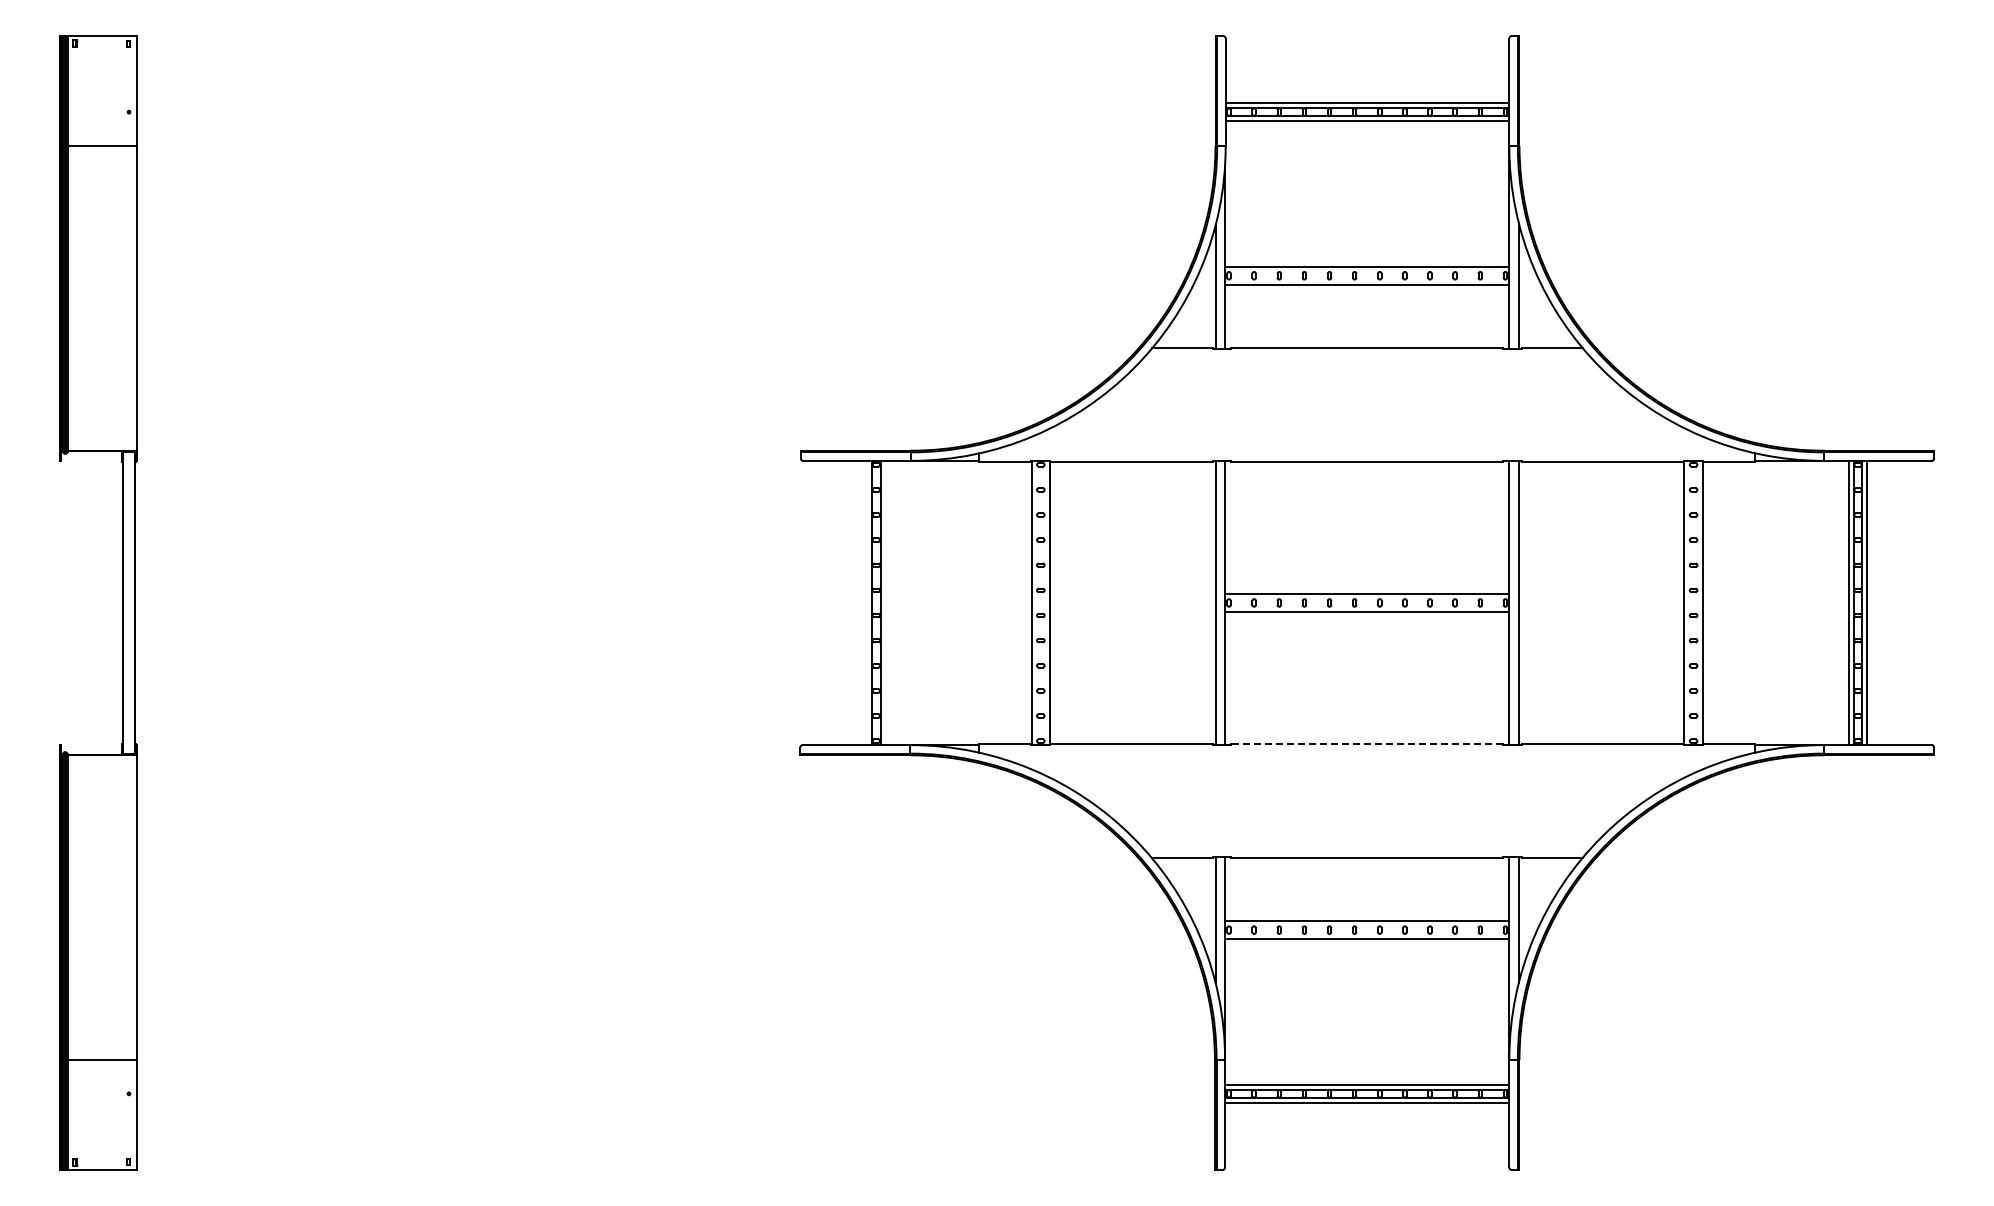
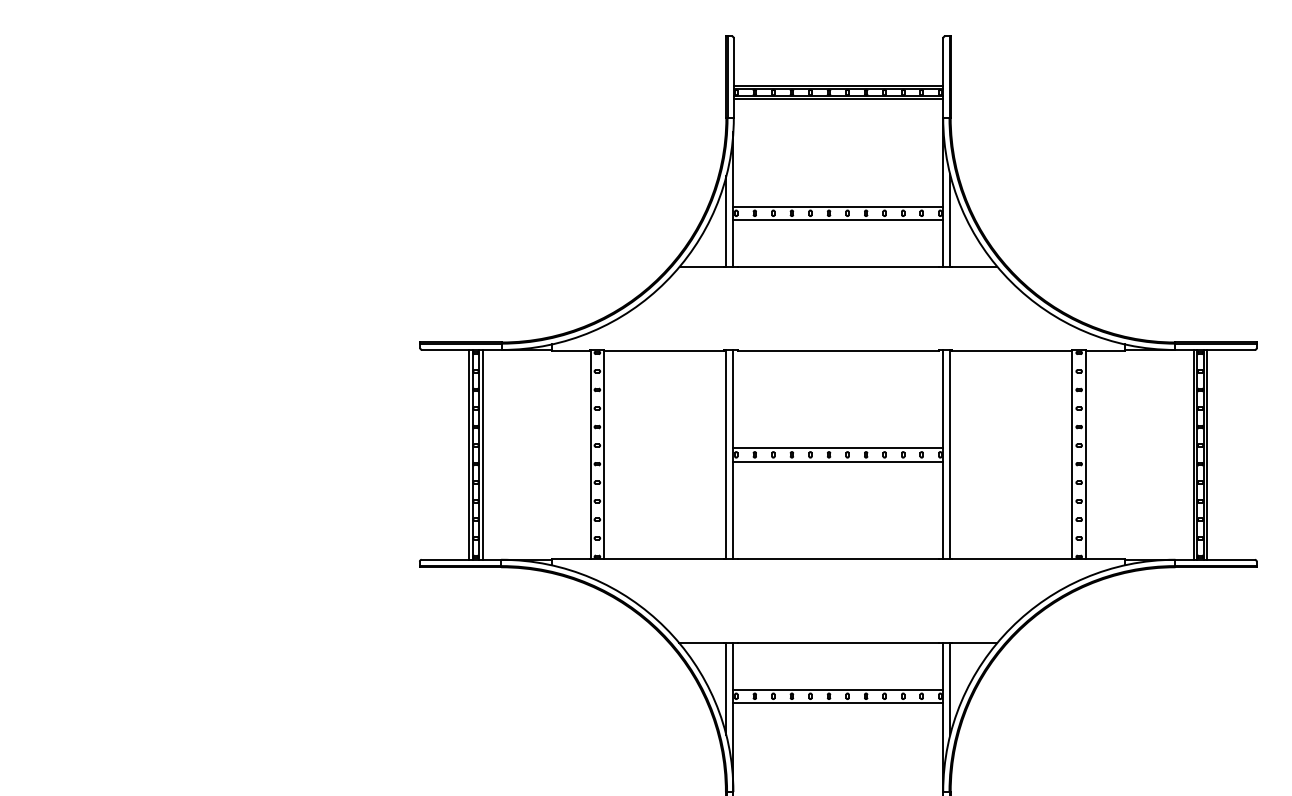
line: (867, 602) -> (469, 454), added
line: (885, 602) -> (482, 454), added
line: (1367, 744) -> (838, 559), dashed -> solid

